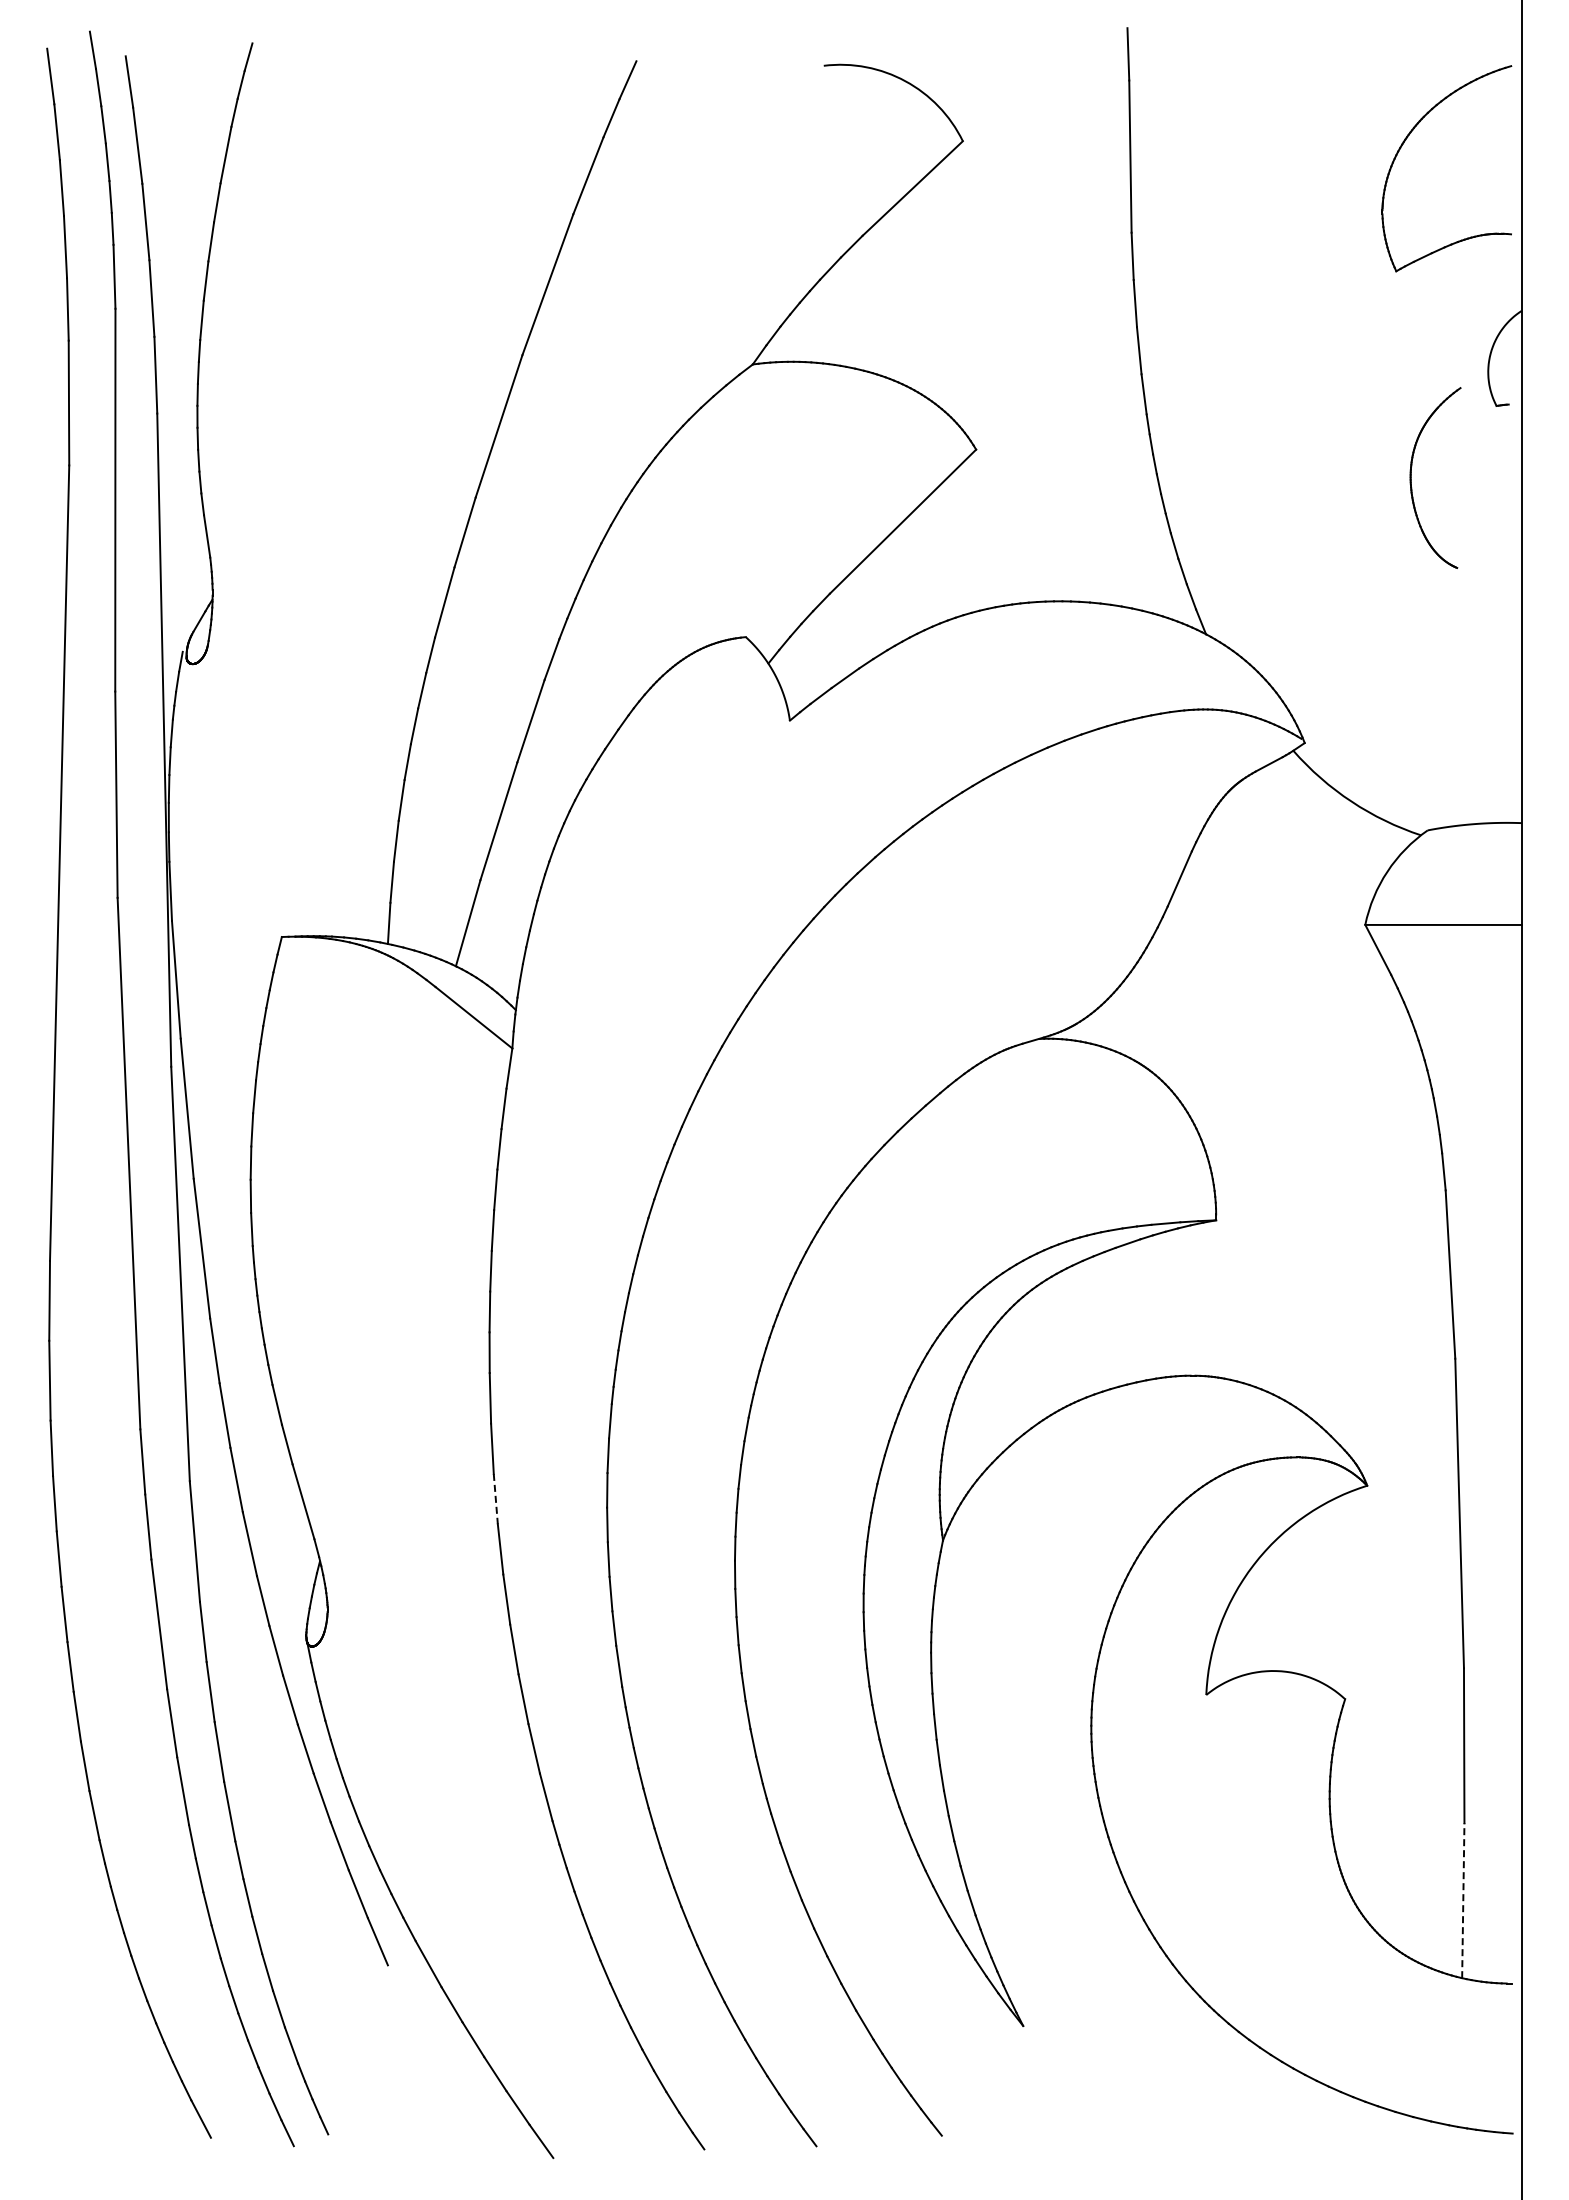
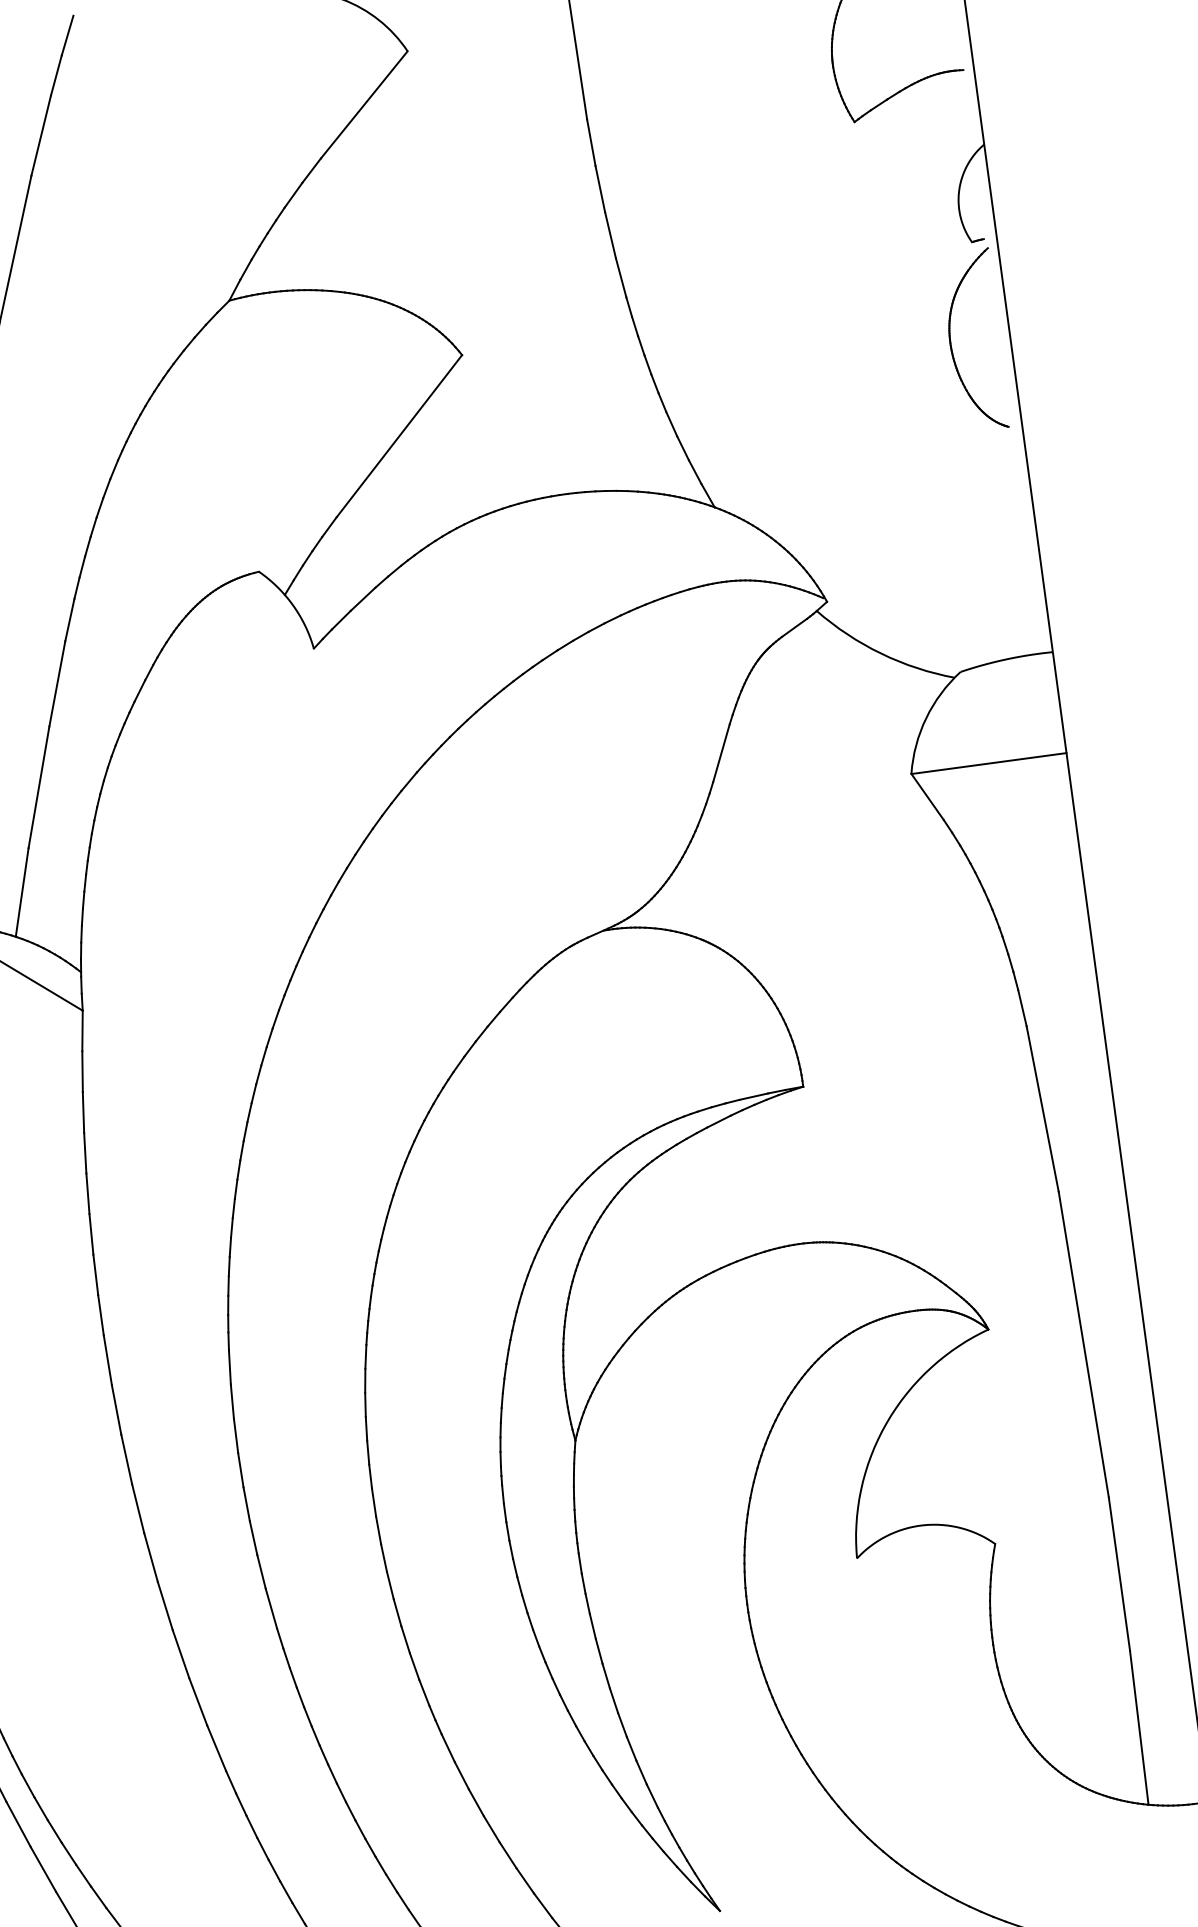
part: (1411, 477) -> (951, 343), moved
line: (495, 1499) -> (126, 1459), dashed -> solid
line: (1463, 1900) -> (1139, 1727), dashed -> solid

